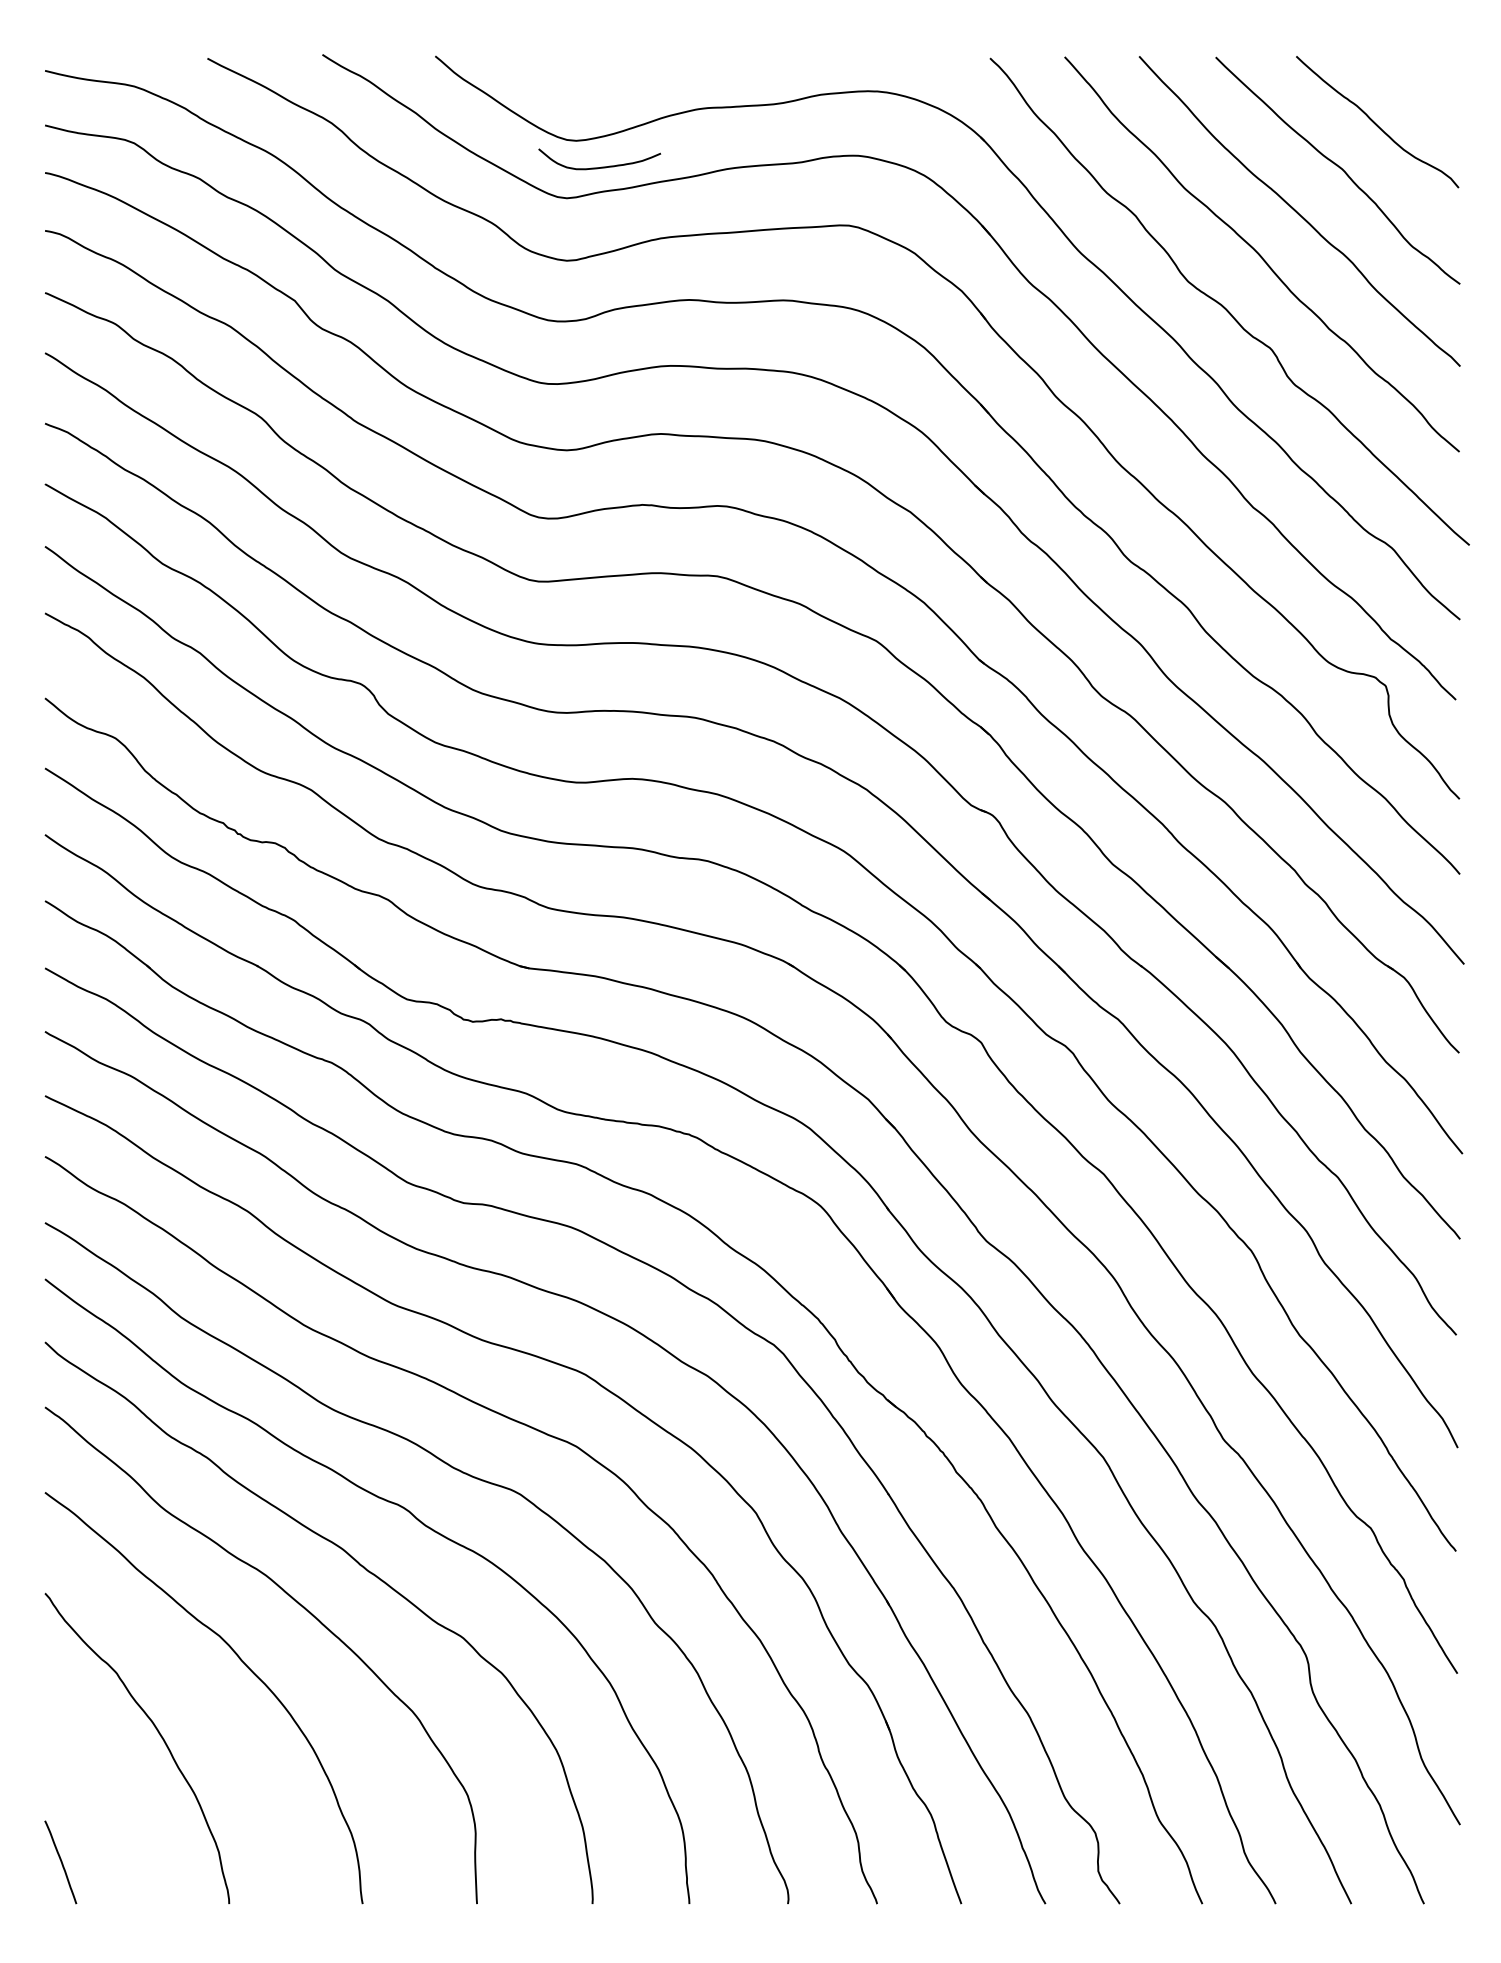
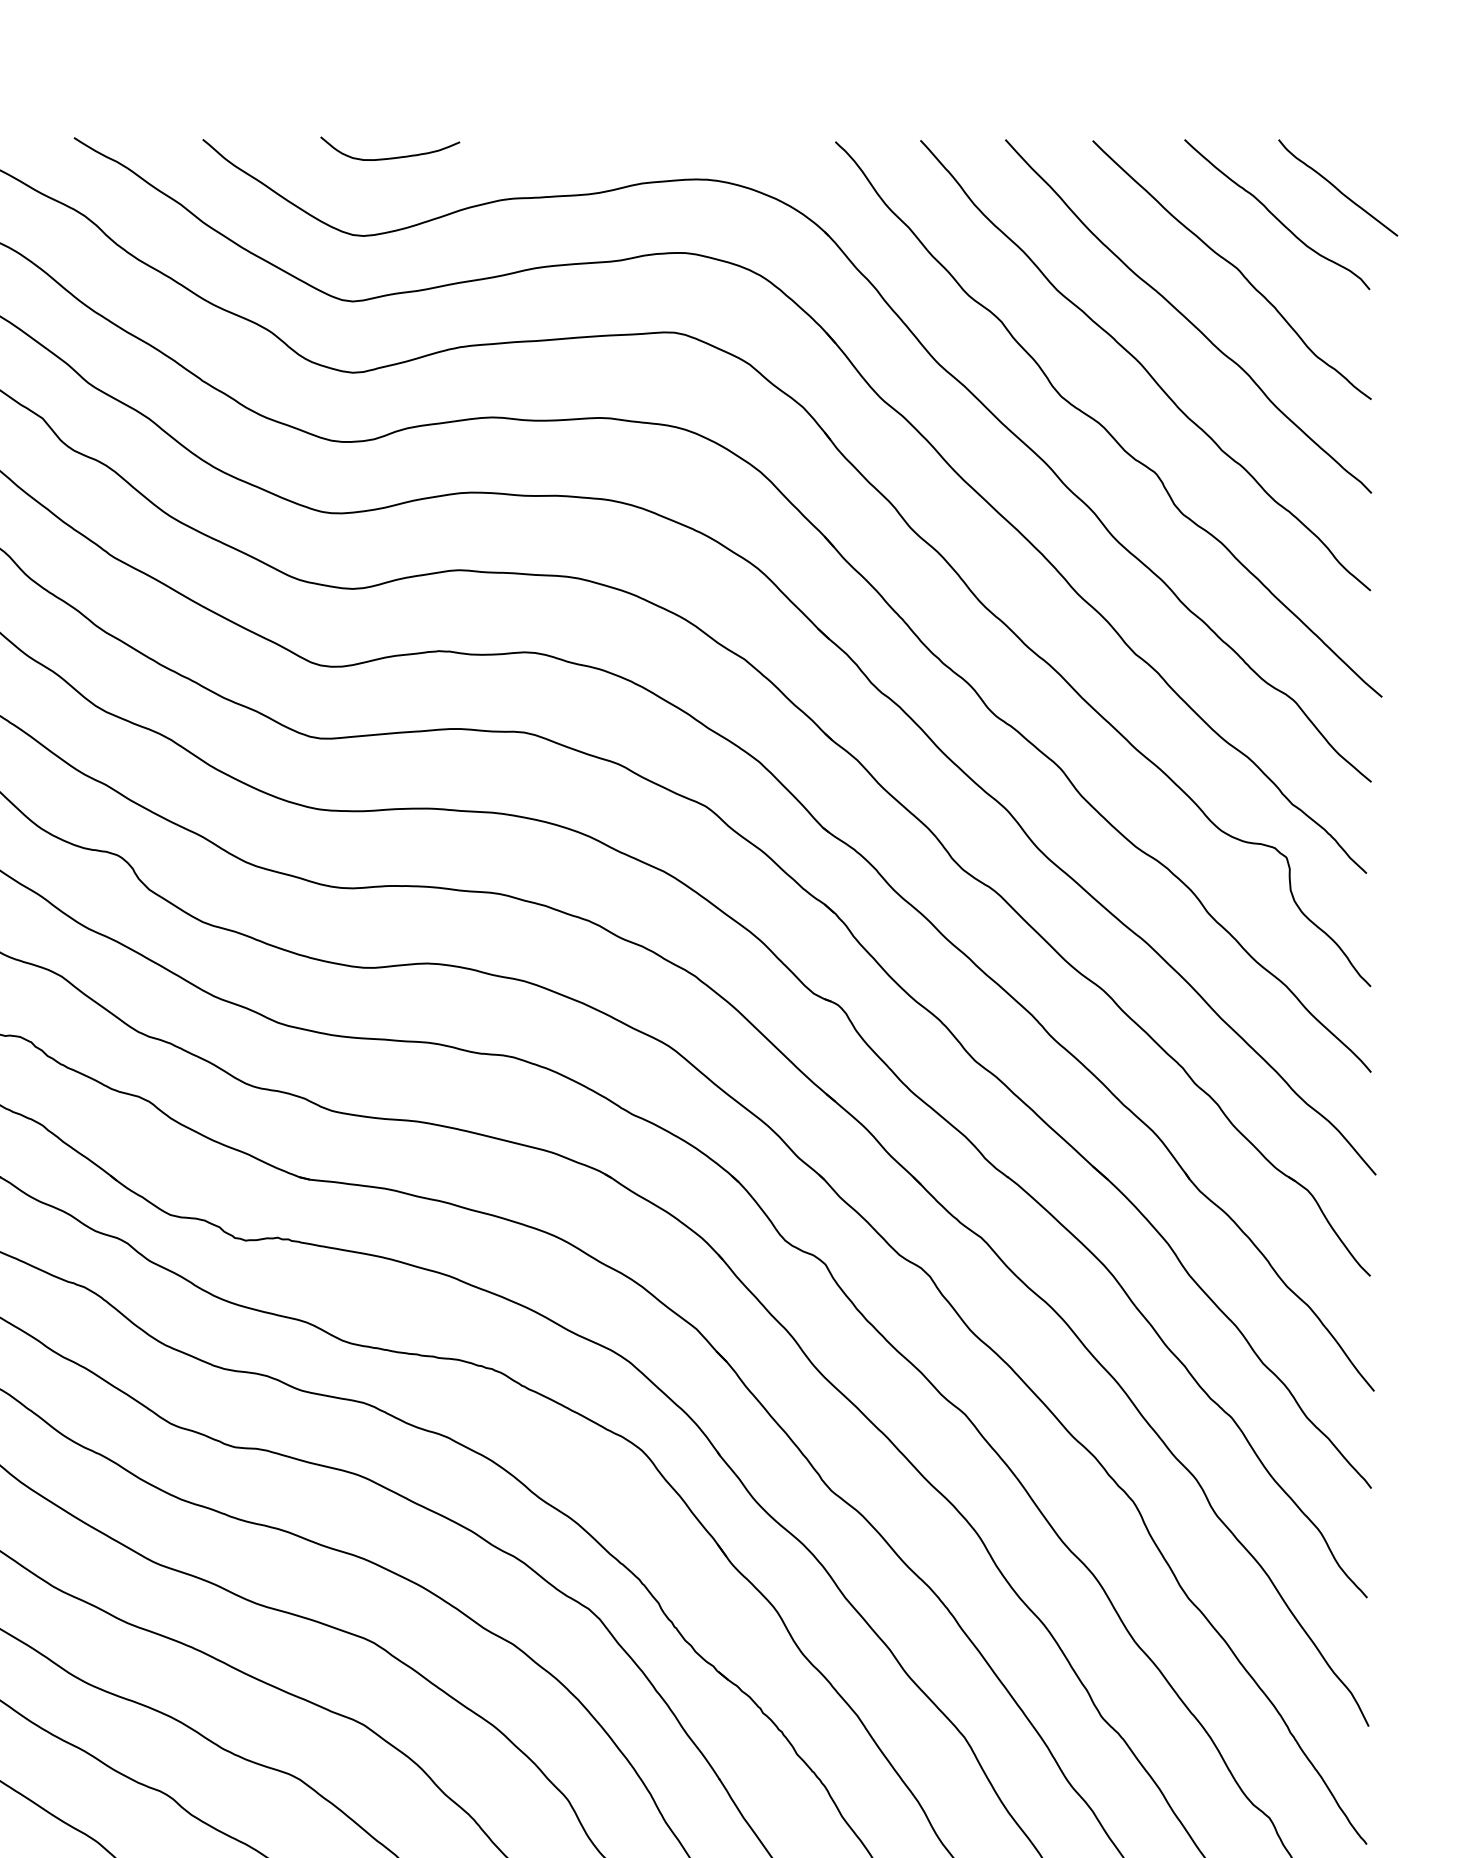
curve: (1430, 98) -> (1337, 187), added
curve: (601, 166) -> (392, 156), moved

